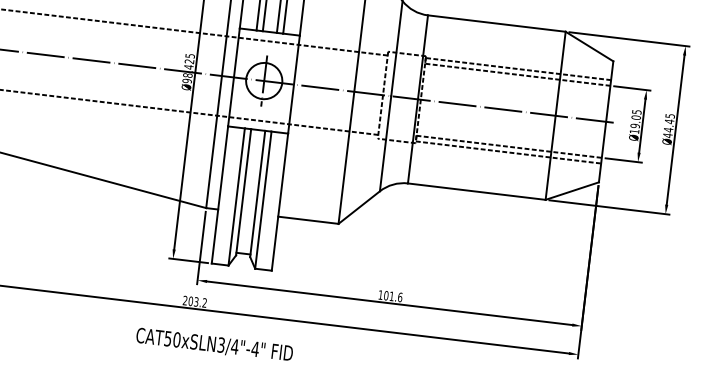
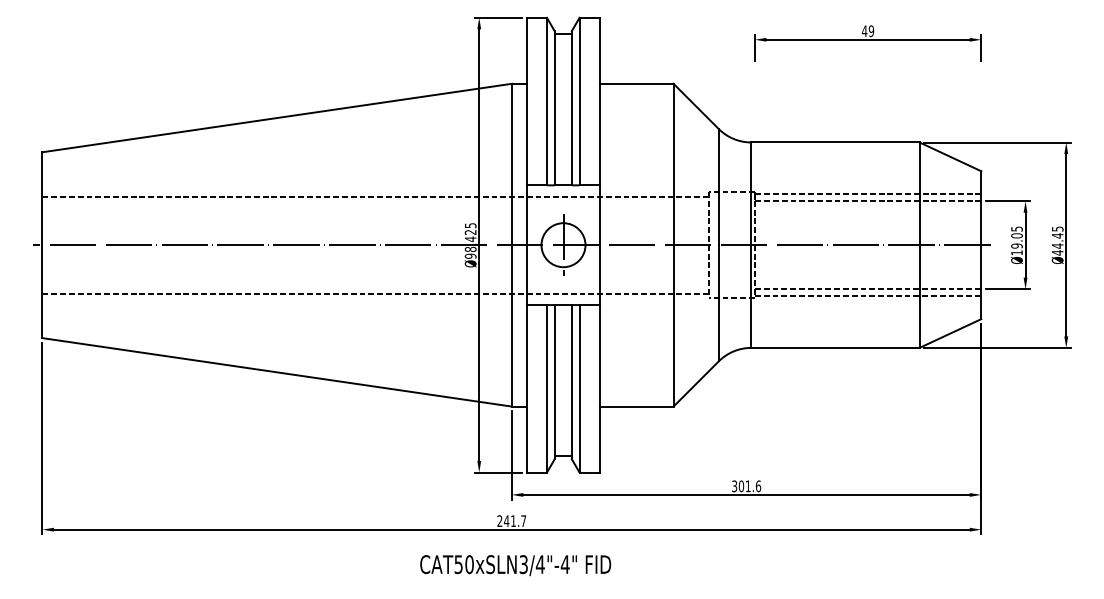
text: (380, 295) -> (734, 486), 101.6 -> 301.6
text: (197, 302) -> (514, 521), 203.2 -> 241.7
text: (214, 345) -> (515, 565), moved

